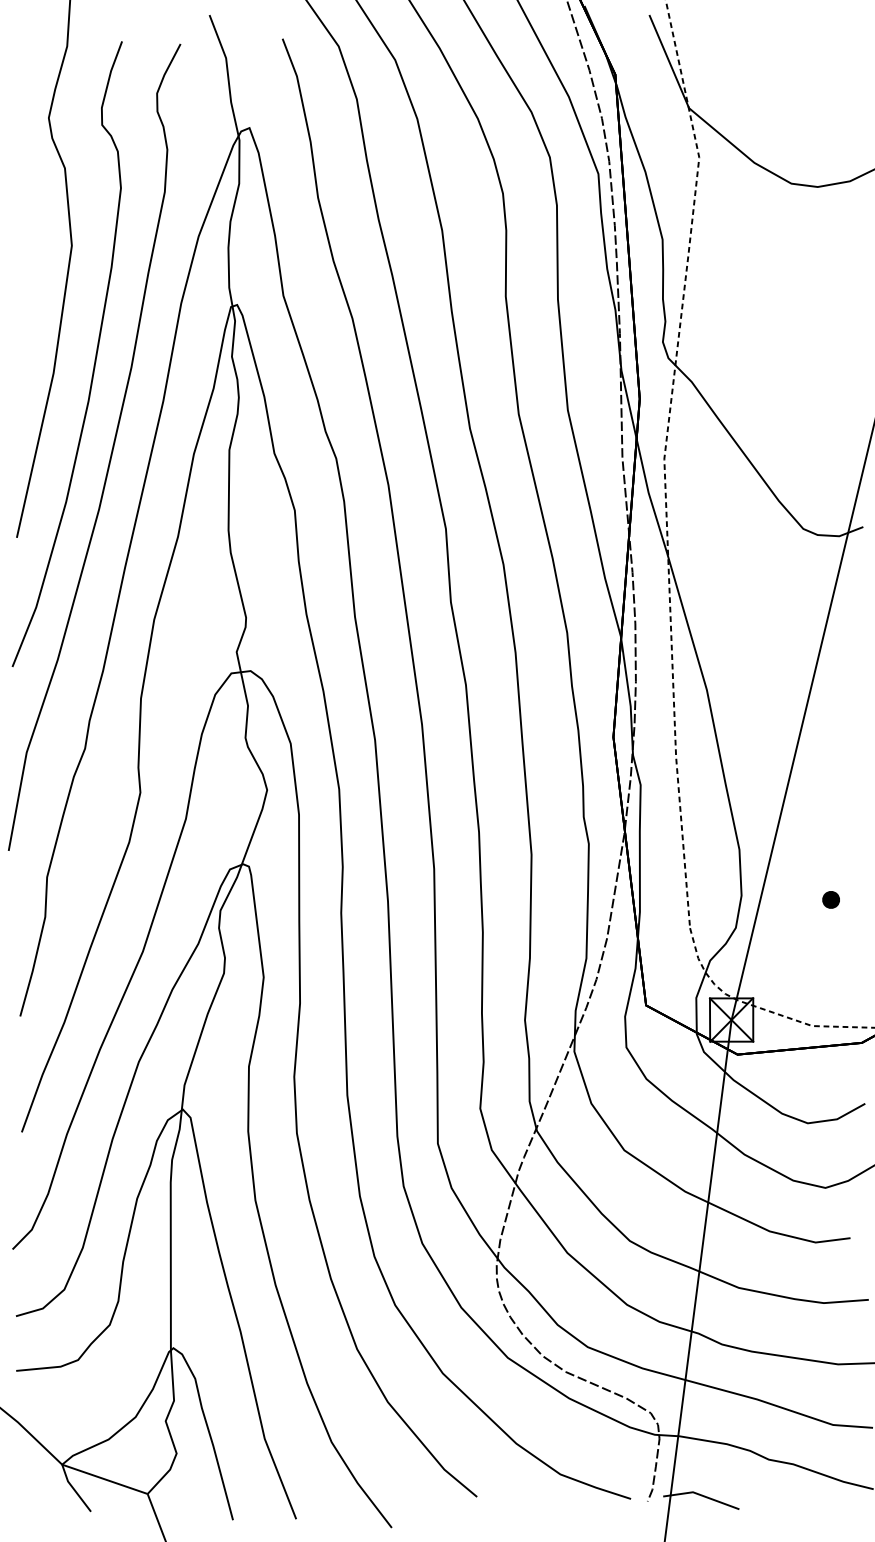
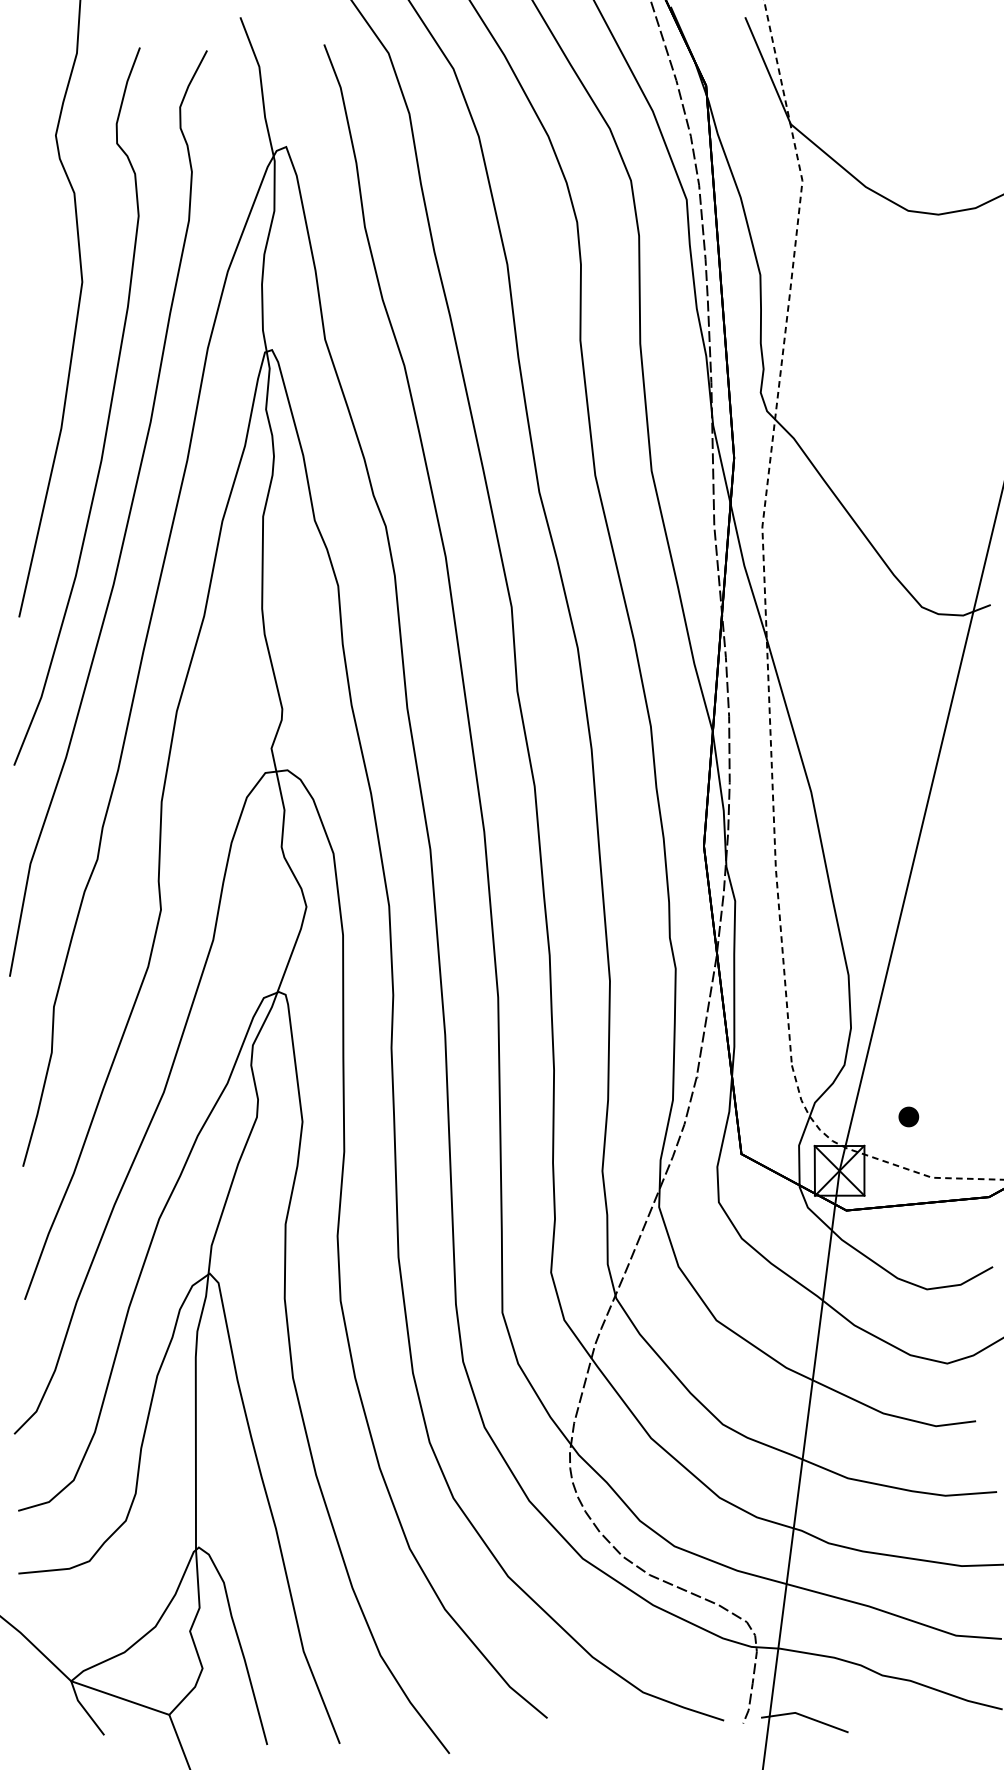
part: (830, 899) -> (908, 1116), moved

